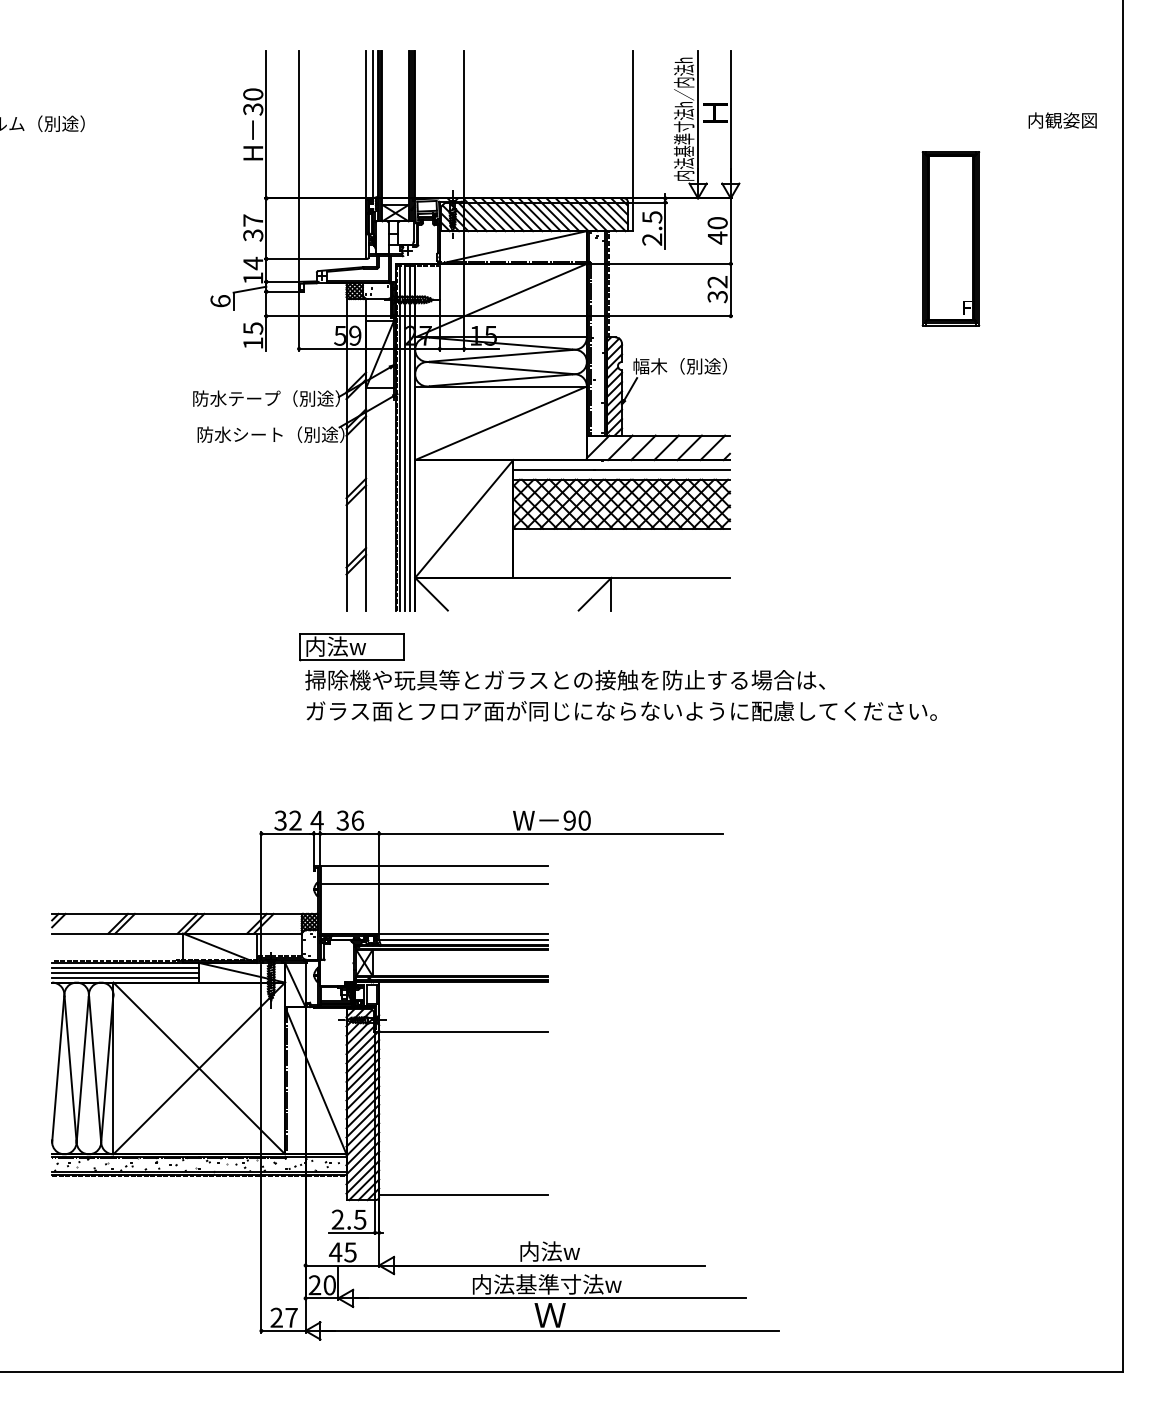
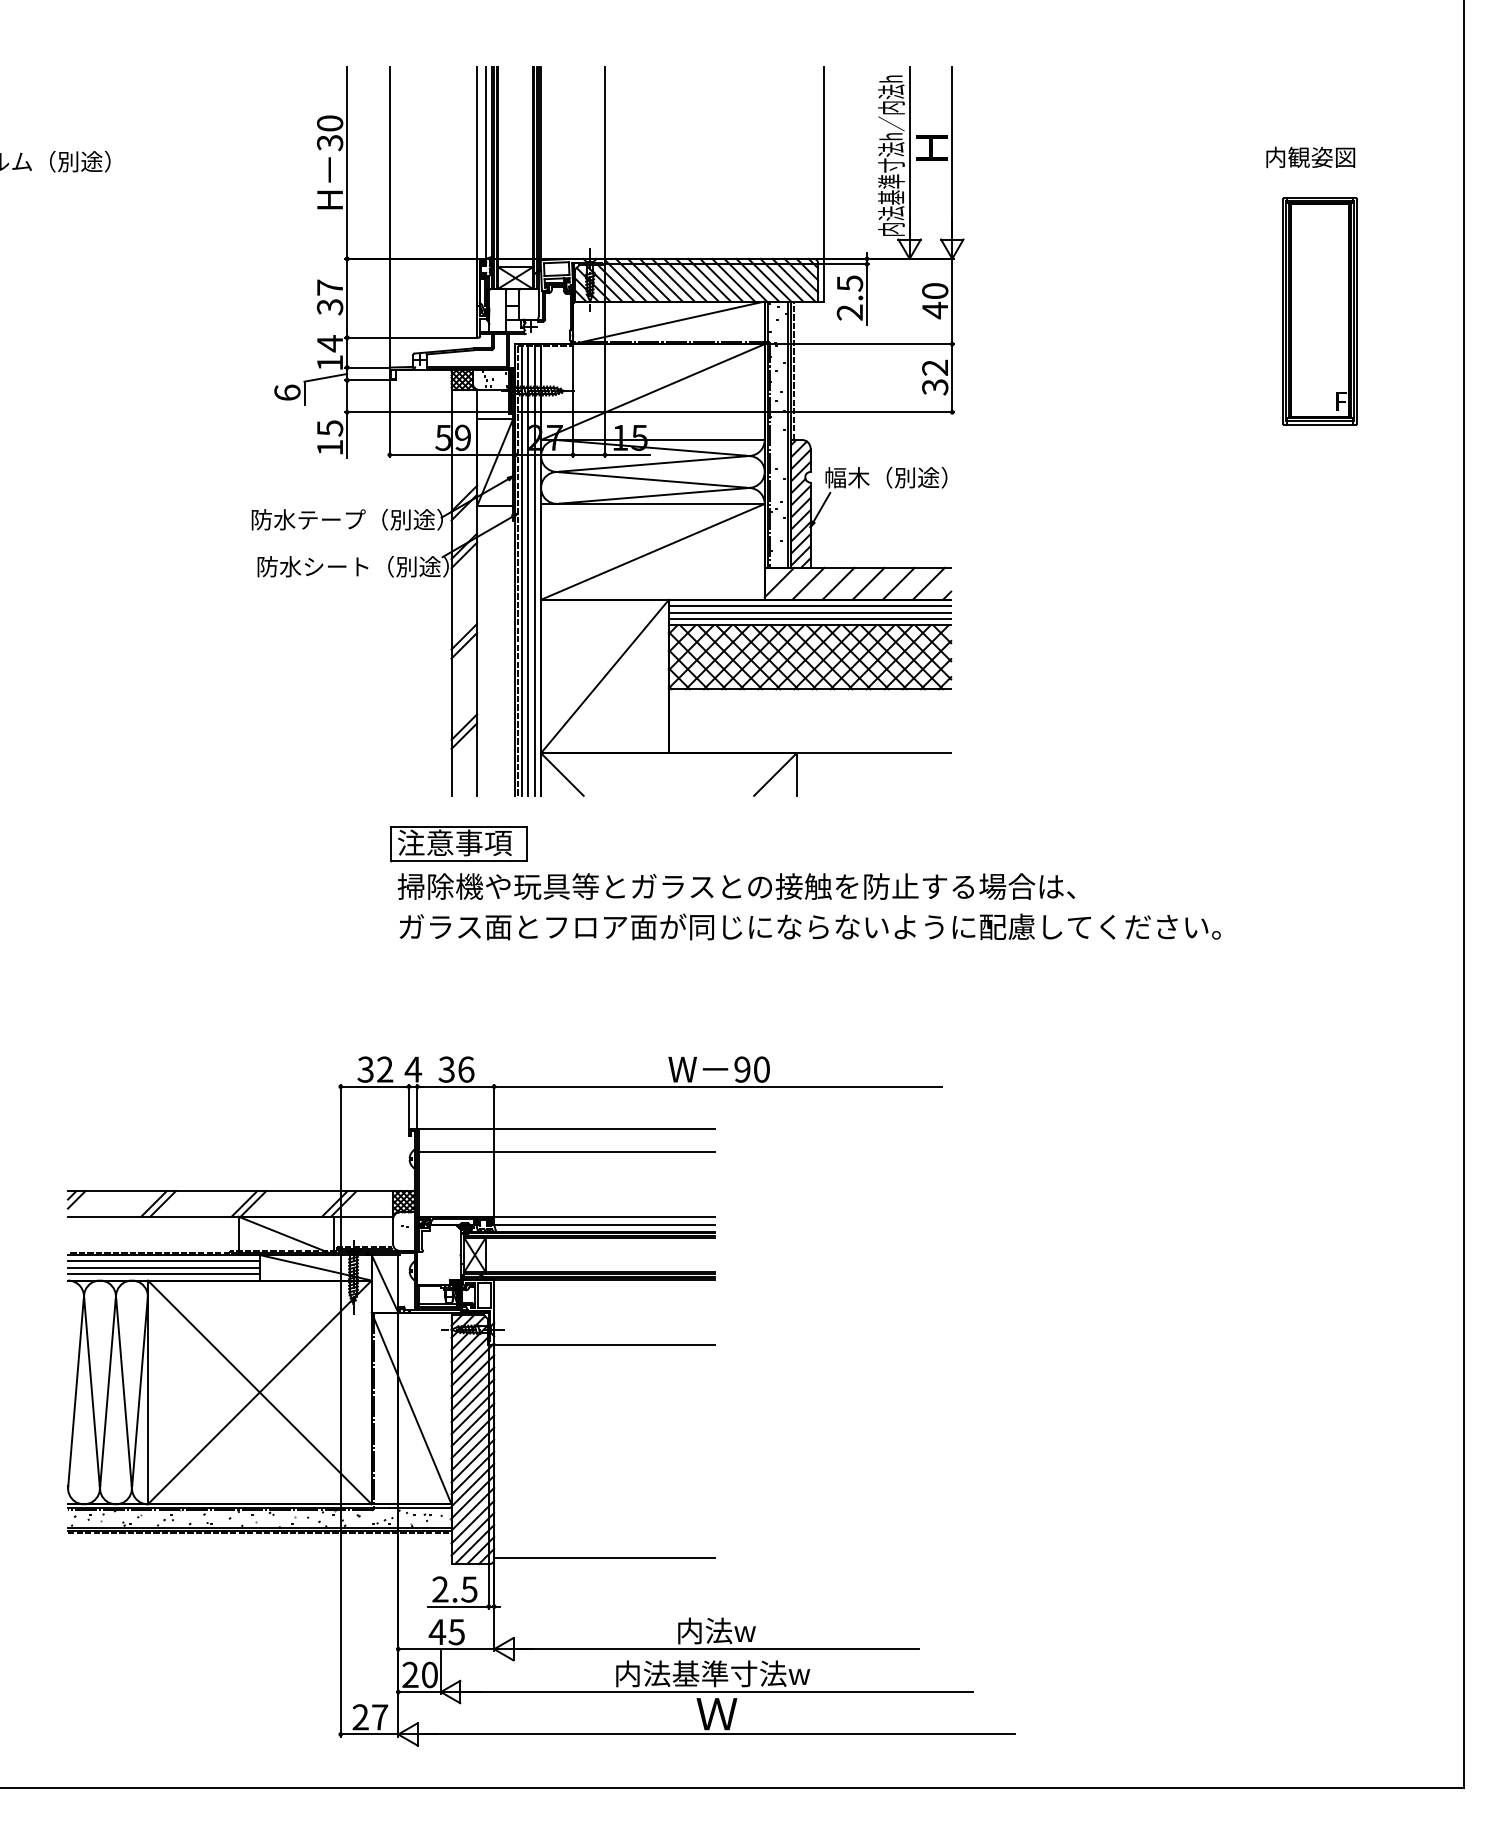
text: (1062, 120) -> (1310, 157), moved
part: (950, 238) -> (1319, 311), moved
line: (621, 465) -> (809, 606), added
line: (621, 475) -> (809, 619), added
text: (348, 646) -> (454, 842), 内法w -> 注意事項

